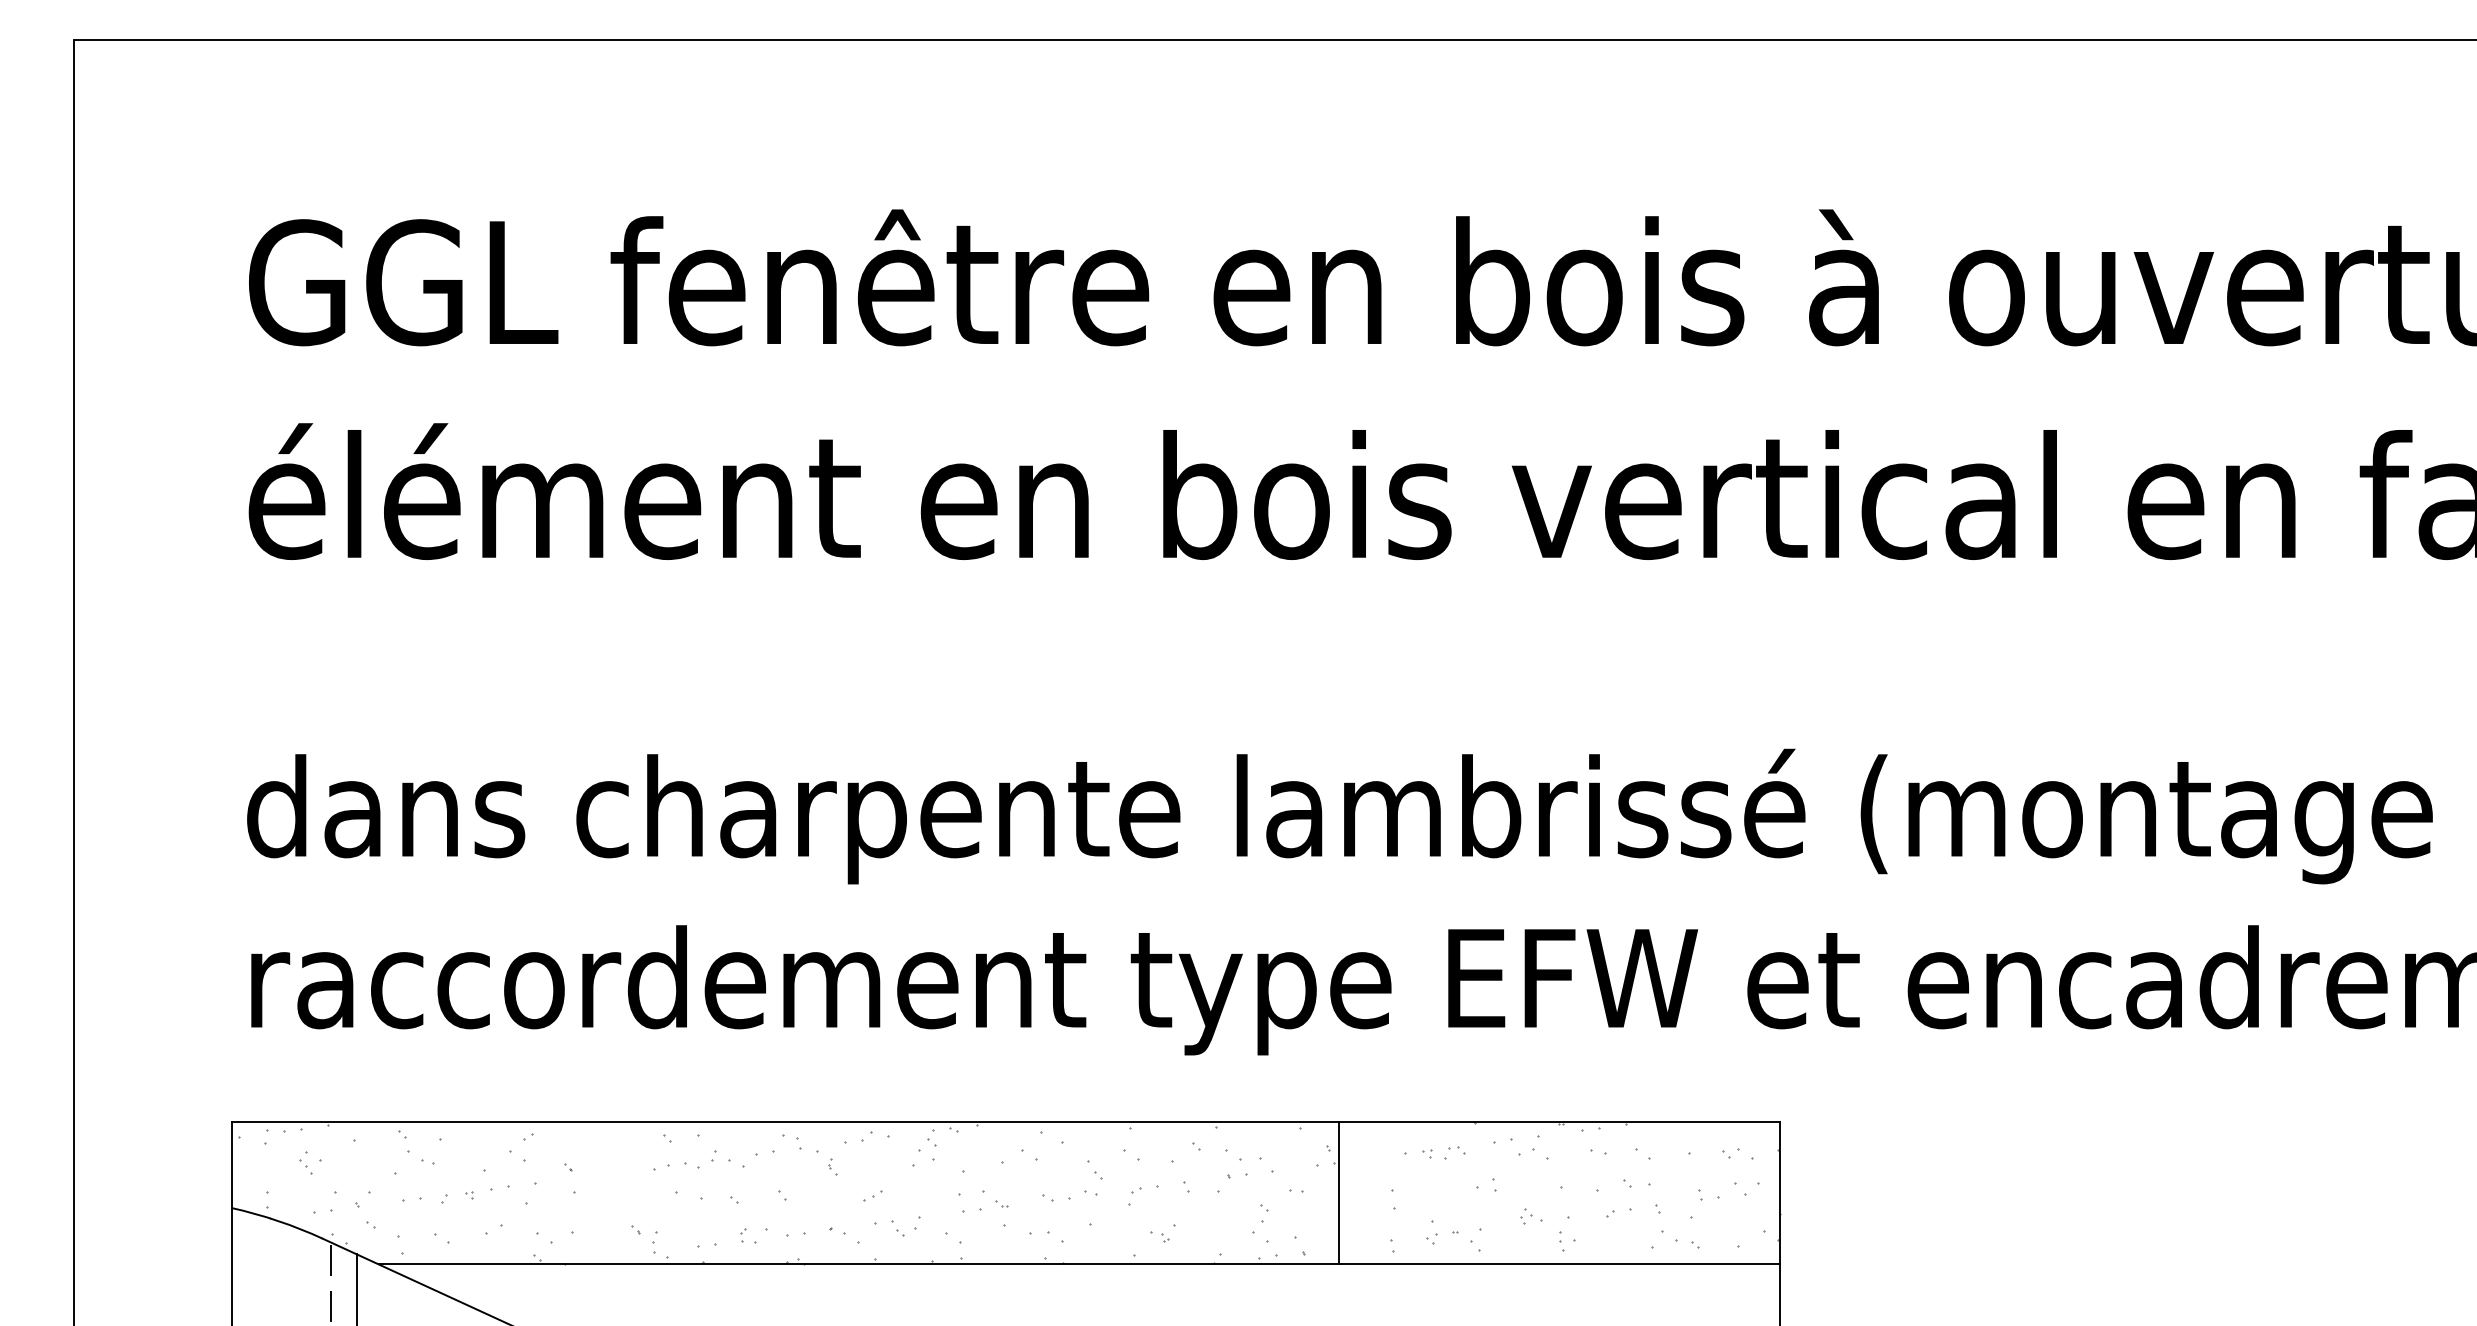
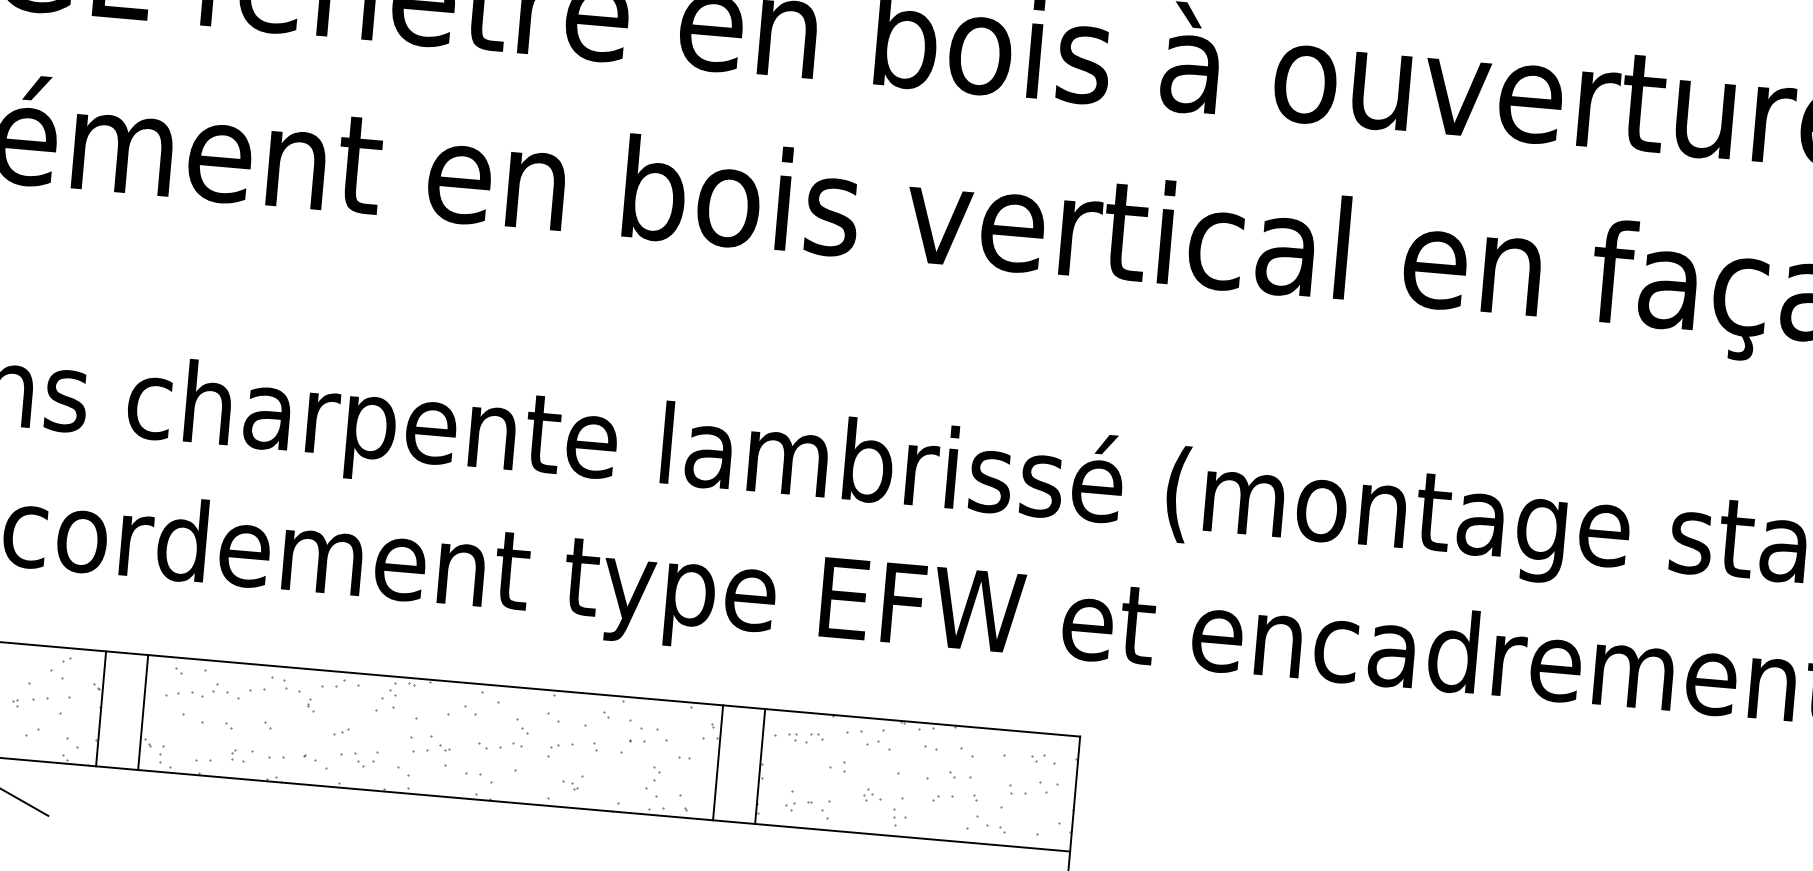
line: (575, 1193) -> (100, 708), added
line: (627, 1193) -> (142, 712), added
line: (1390, 1193) -> (759, 766), added

